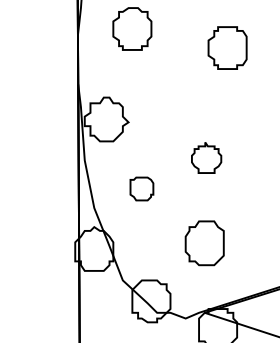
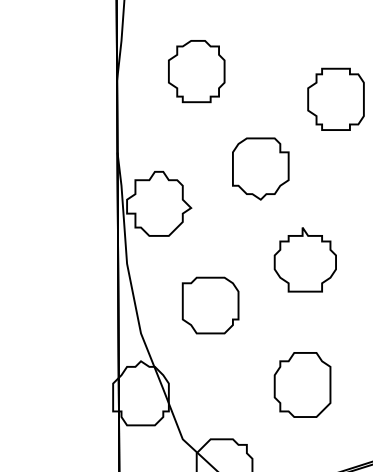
part: (176, 95) -> (261, 168), added
part: (206, 157) -> (305, 259), size x1.43
part: (141, 188) -> (210, 304), size x1.67

